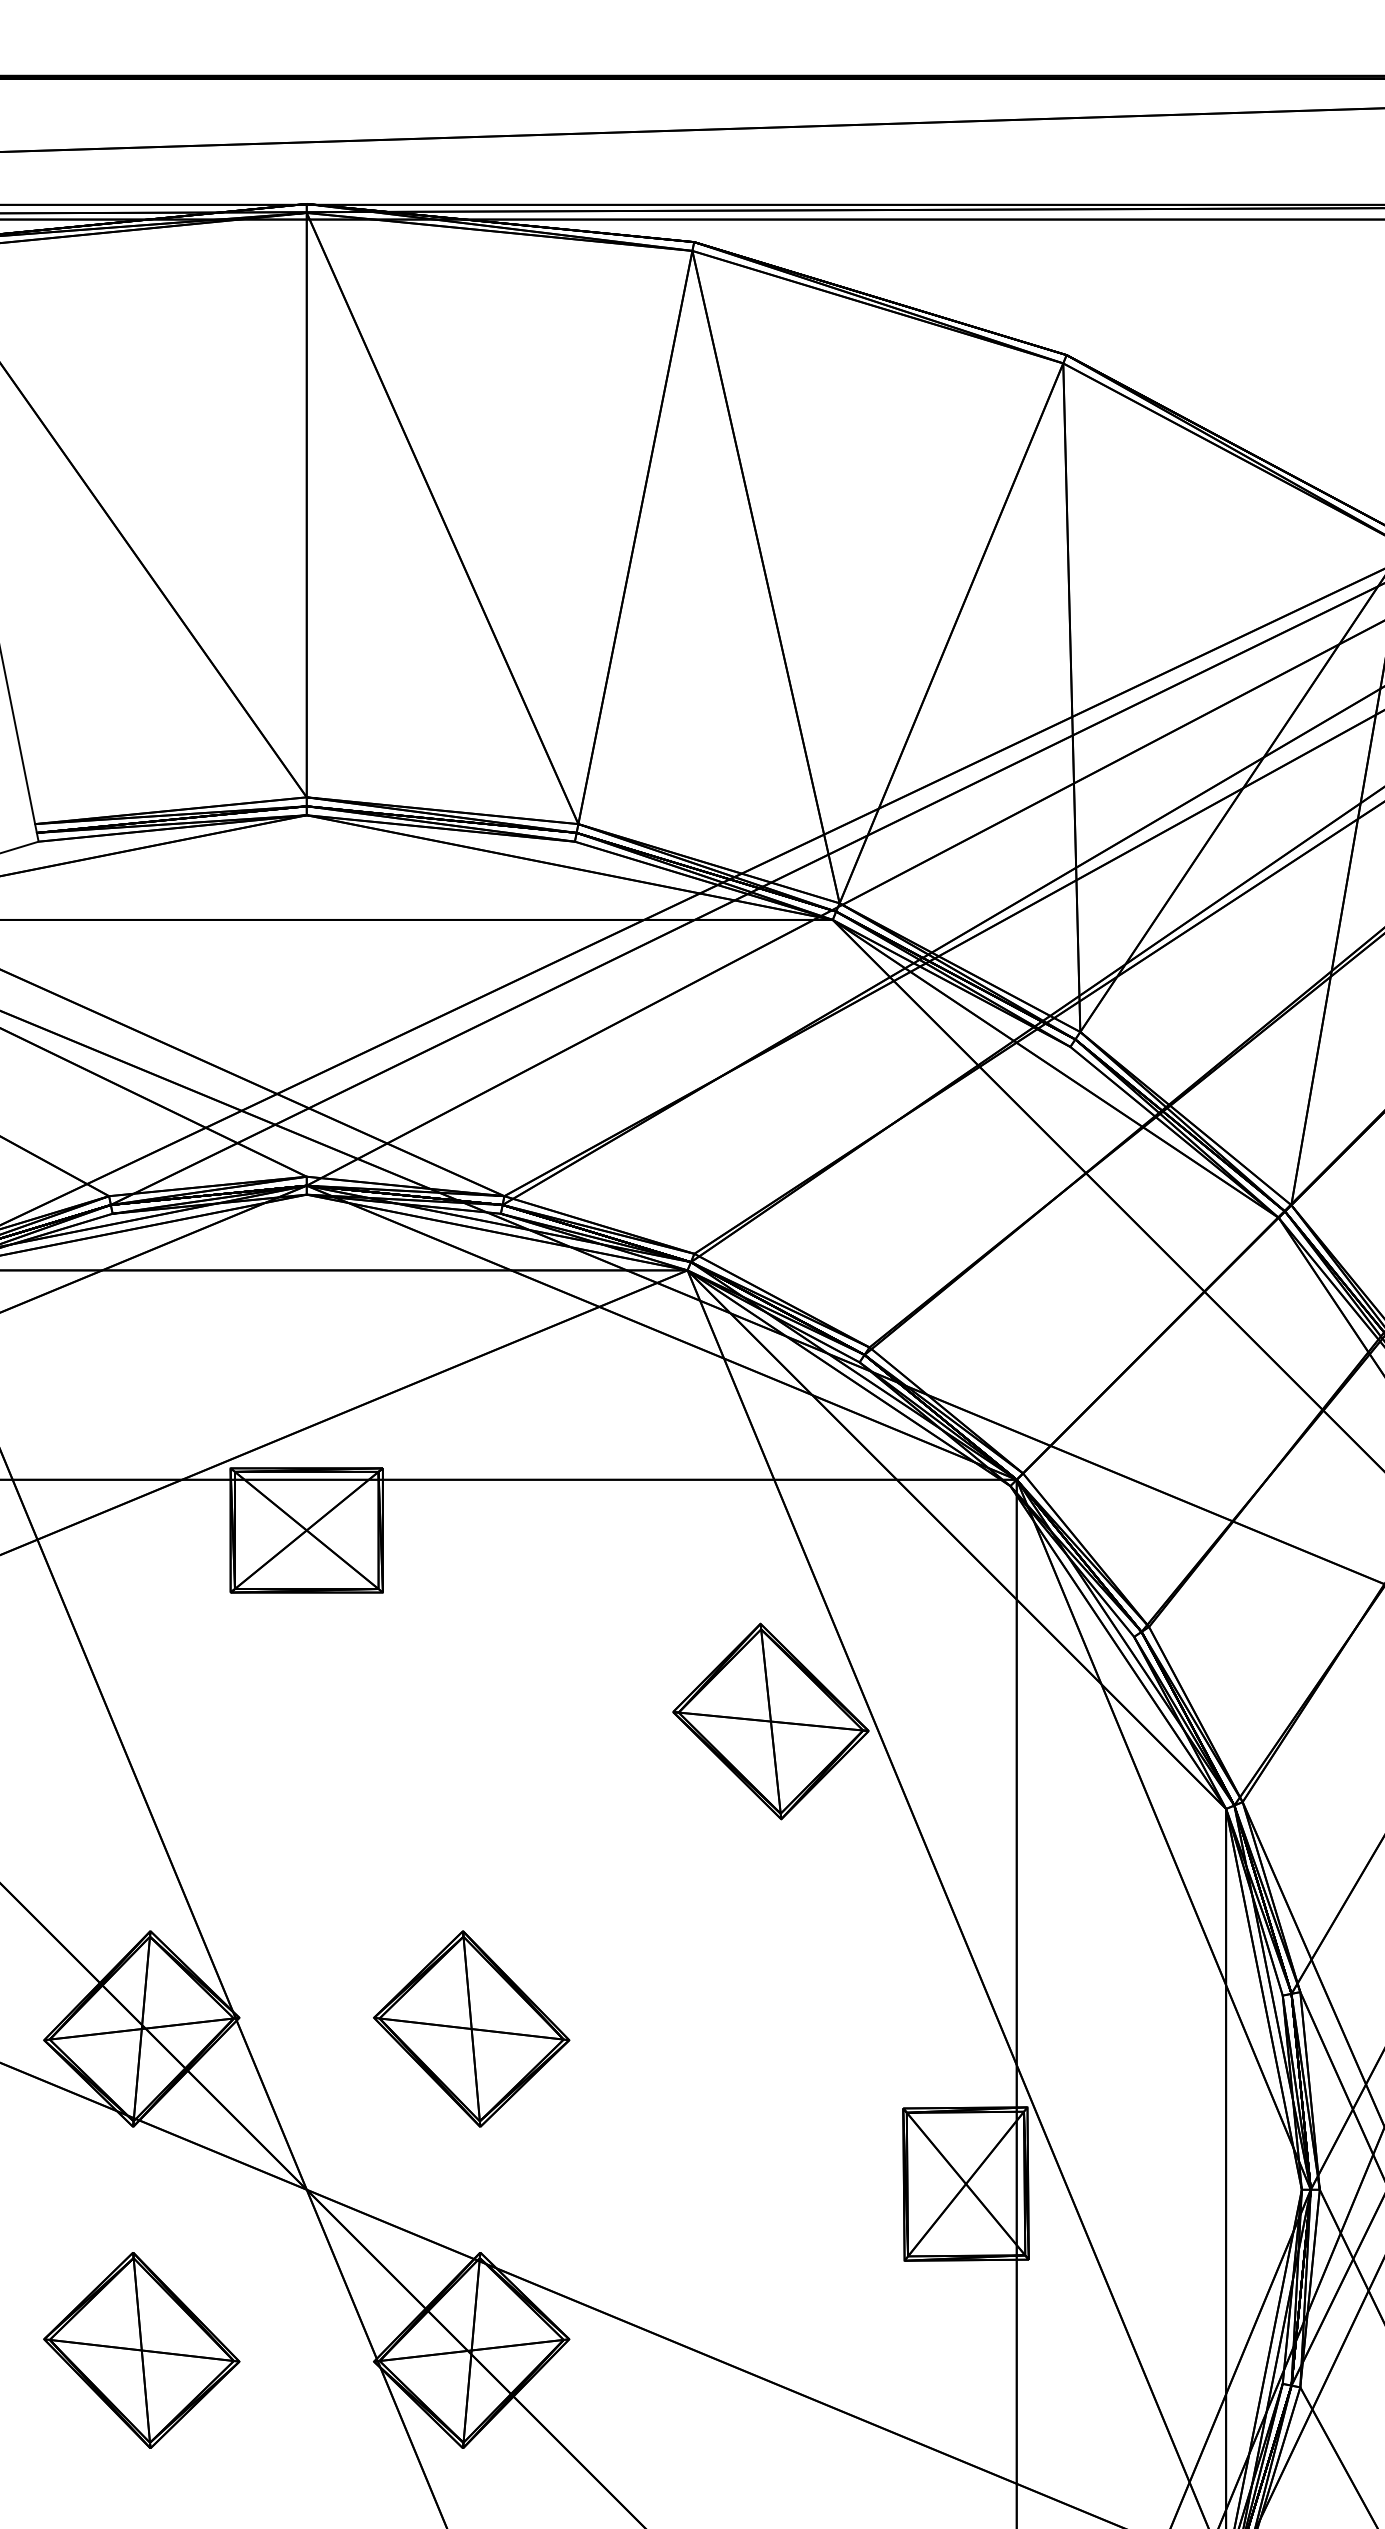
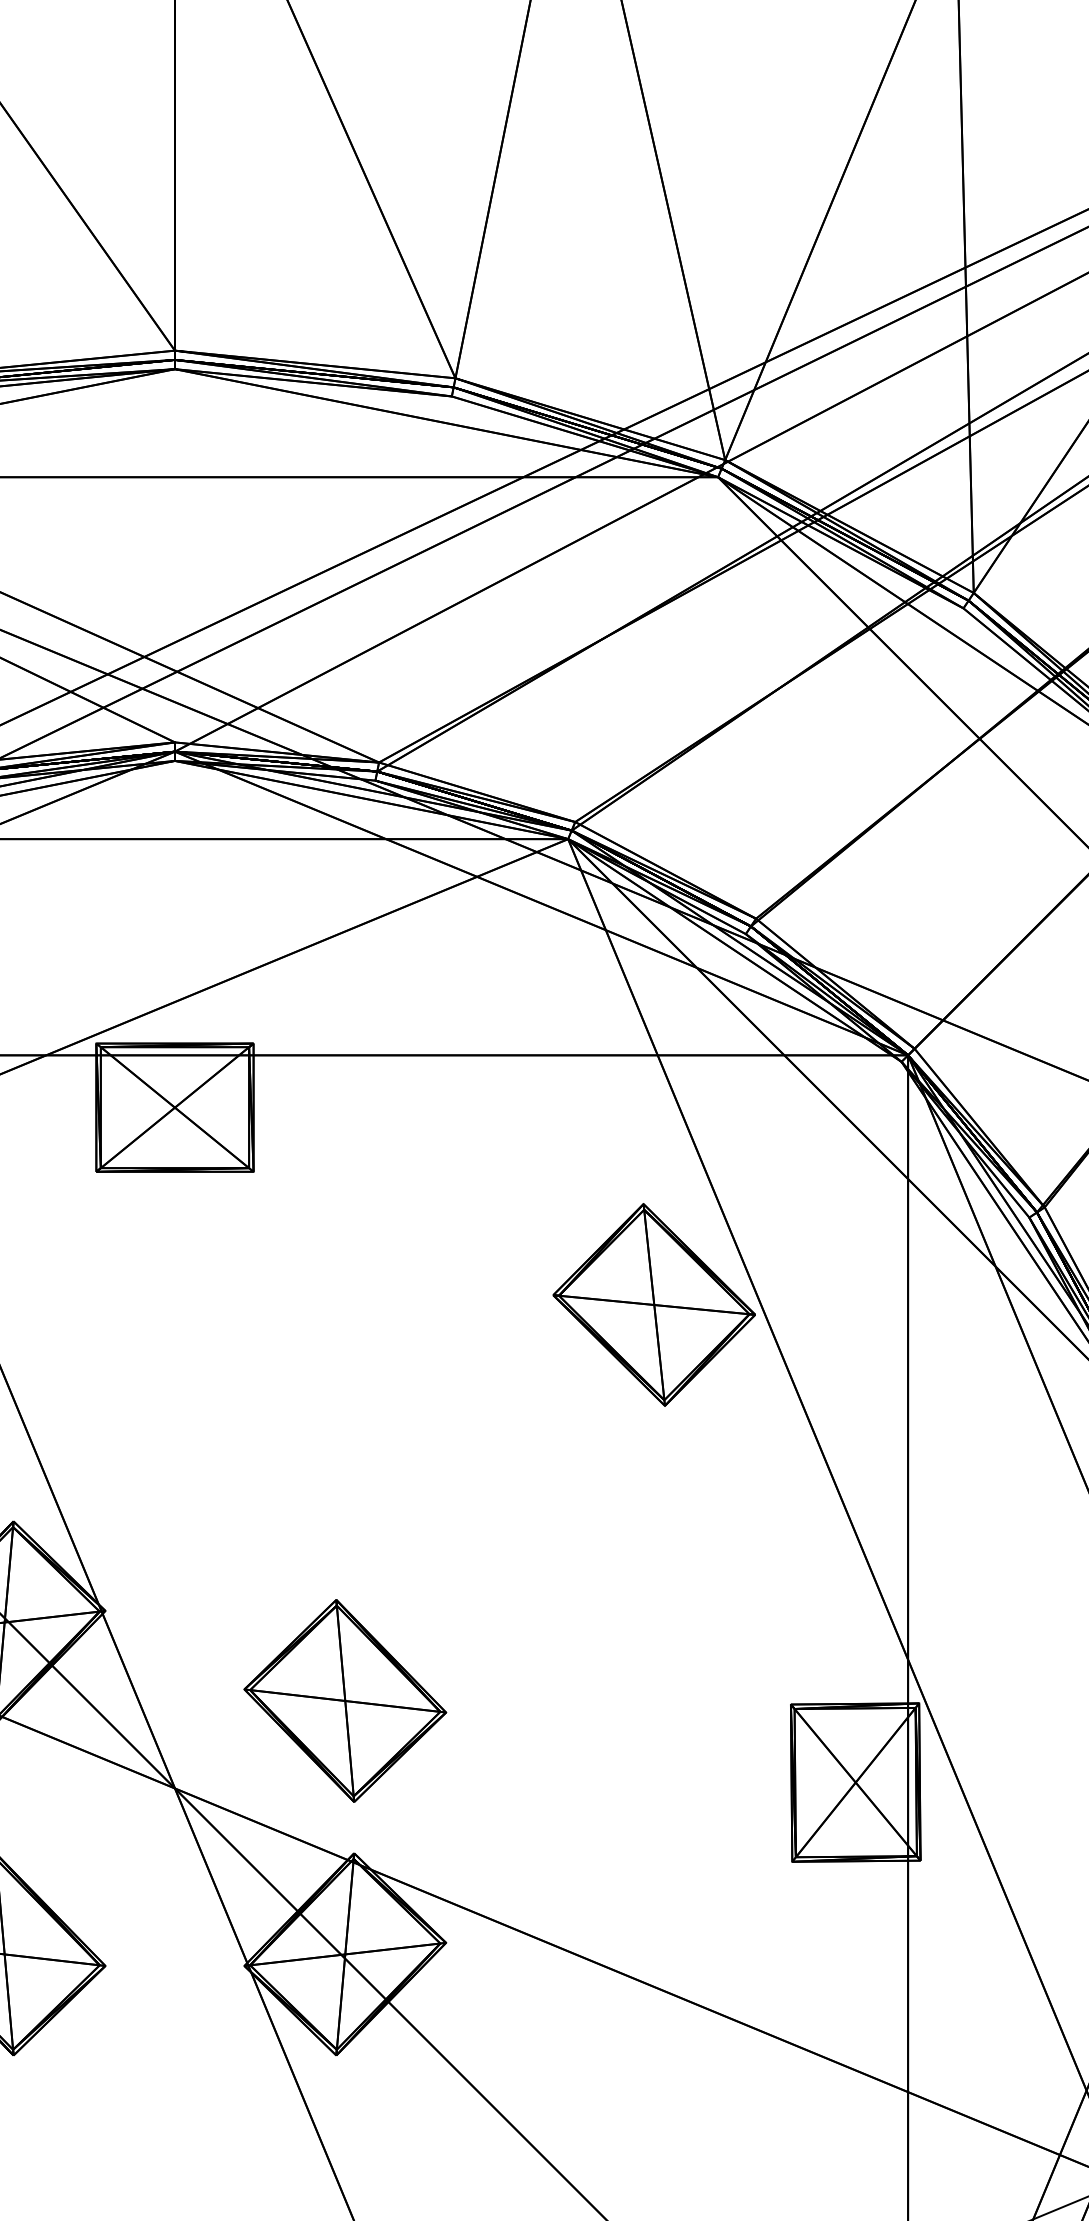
part: (471, 2028) -> (345, 1700), moved

